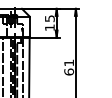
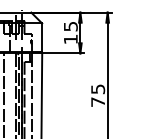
text: (69, 67) -> (98, 95), 61 -> 75

